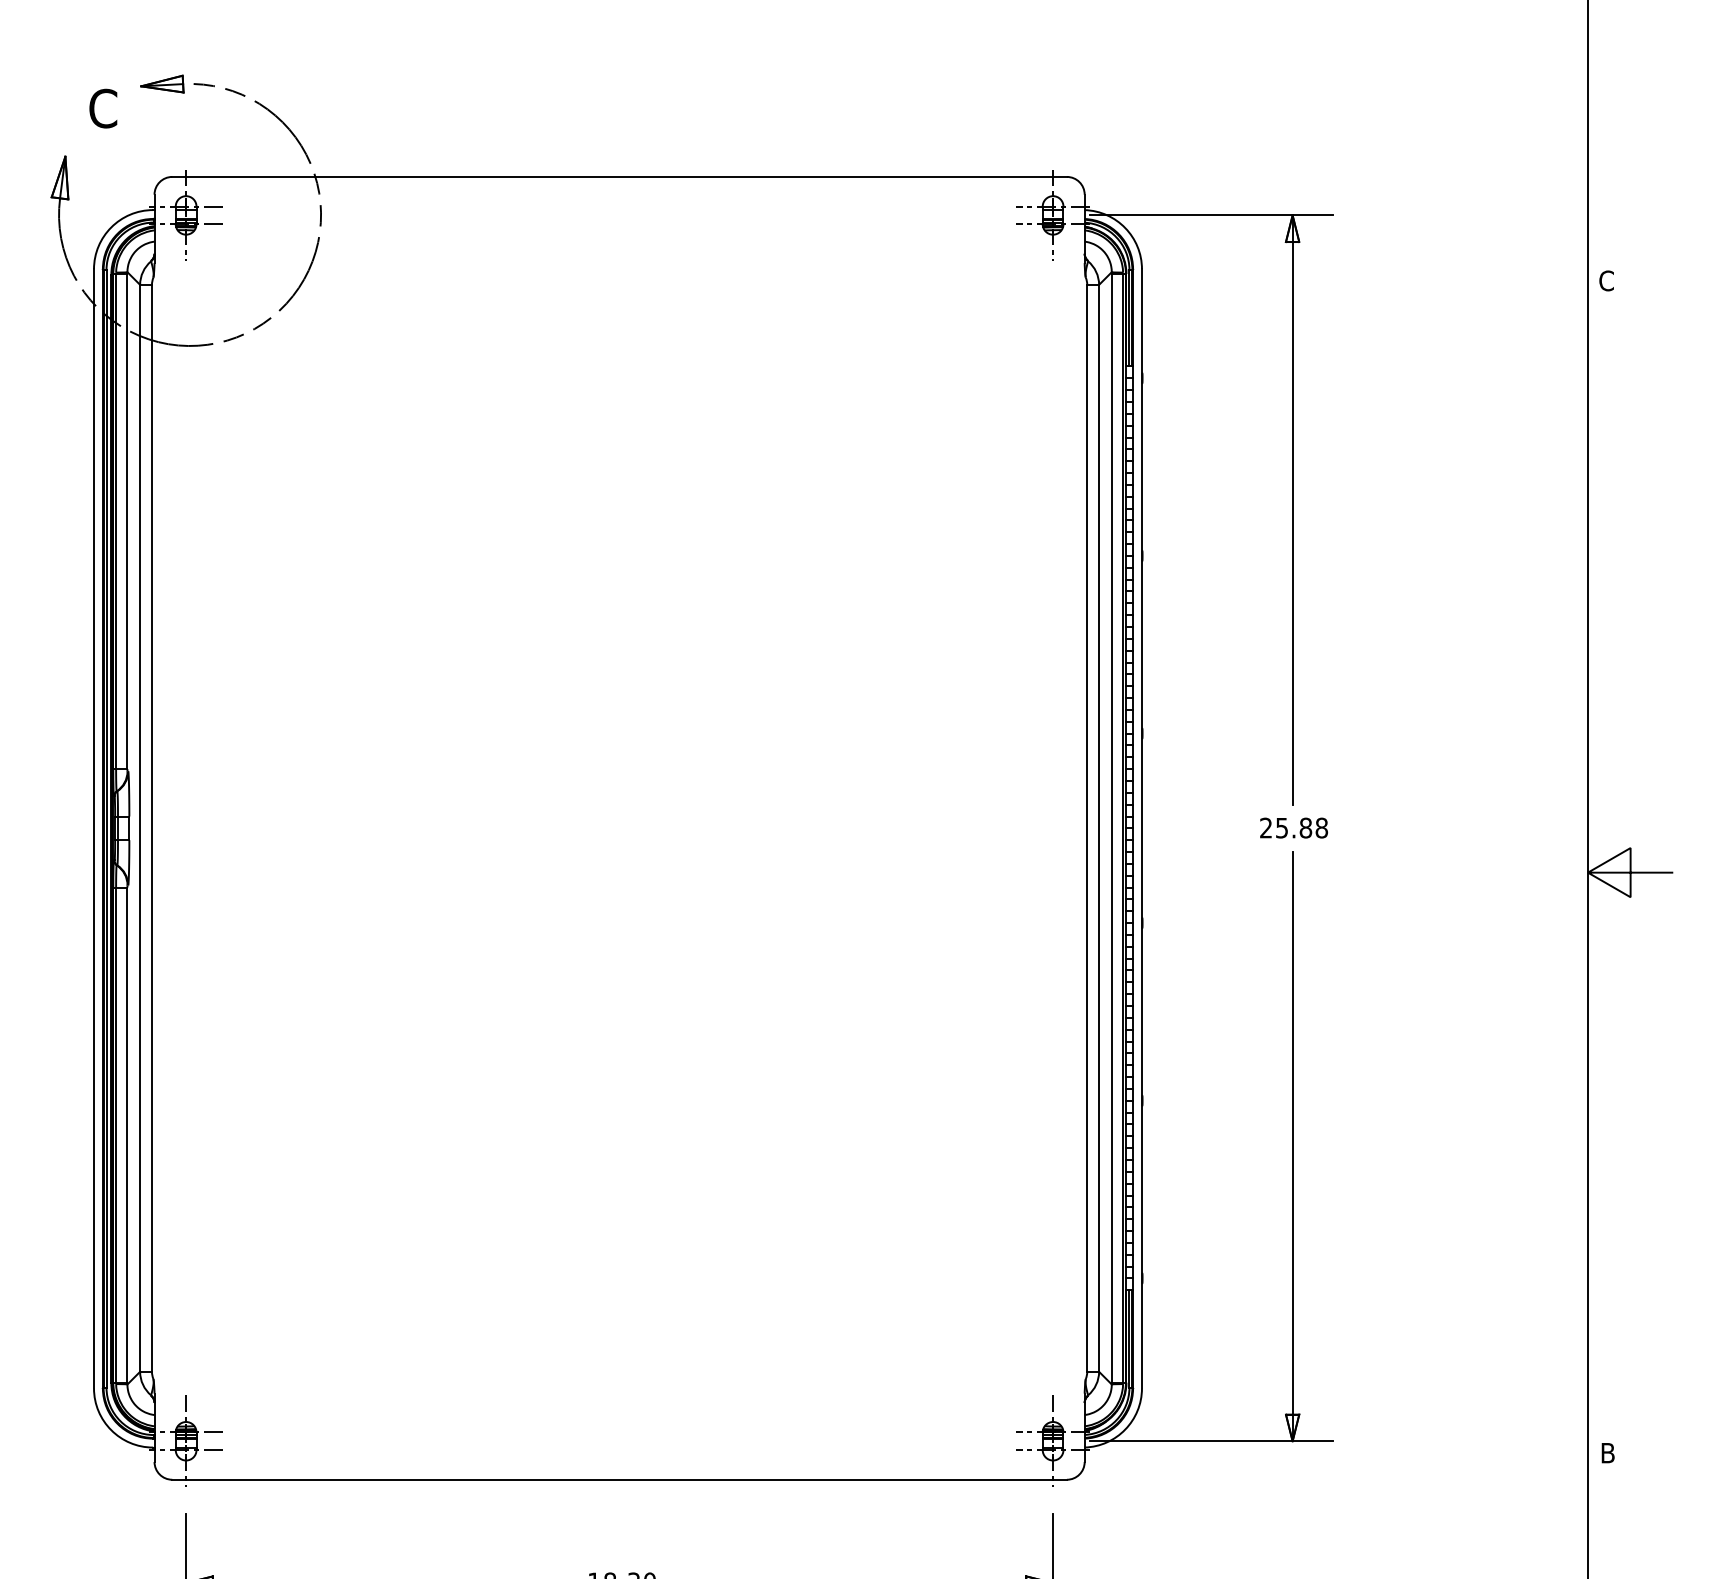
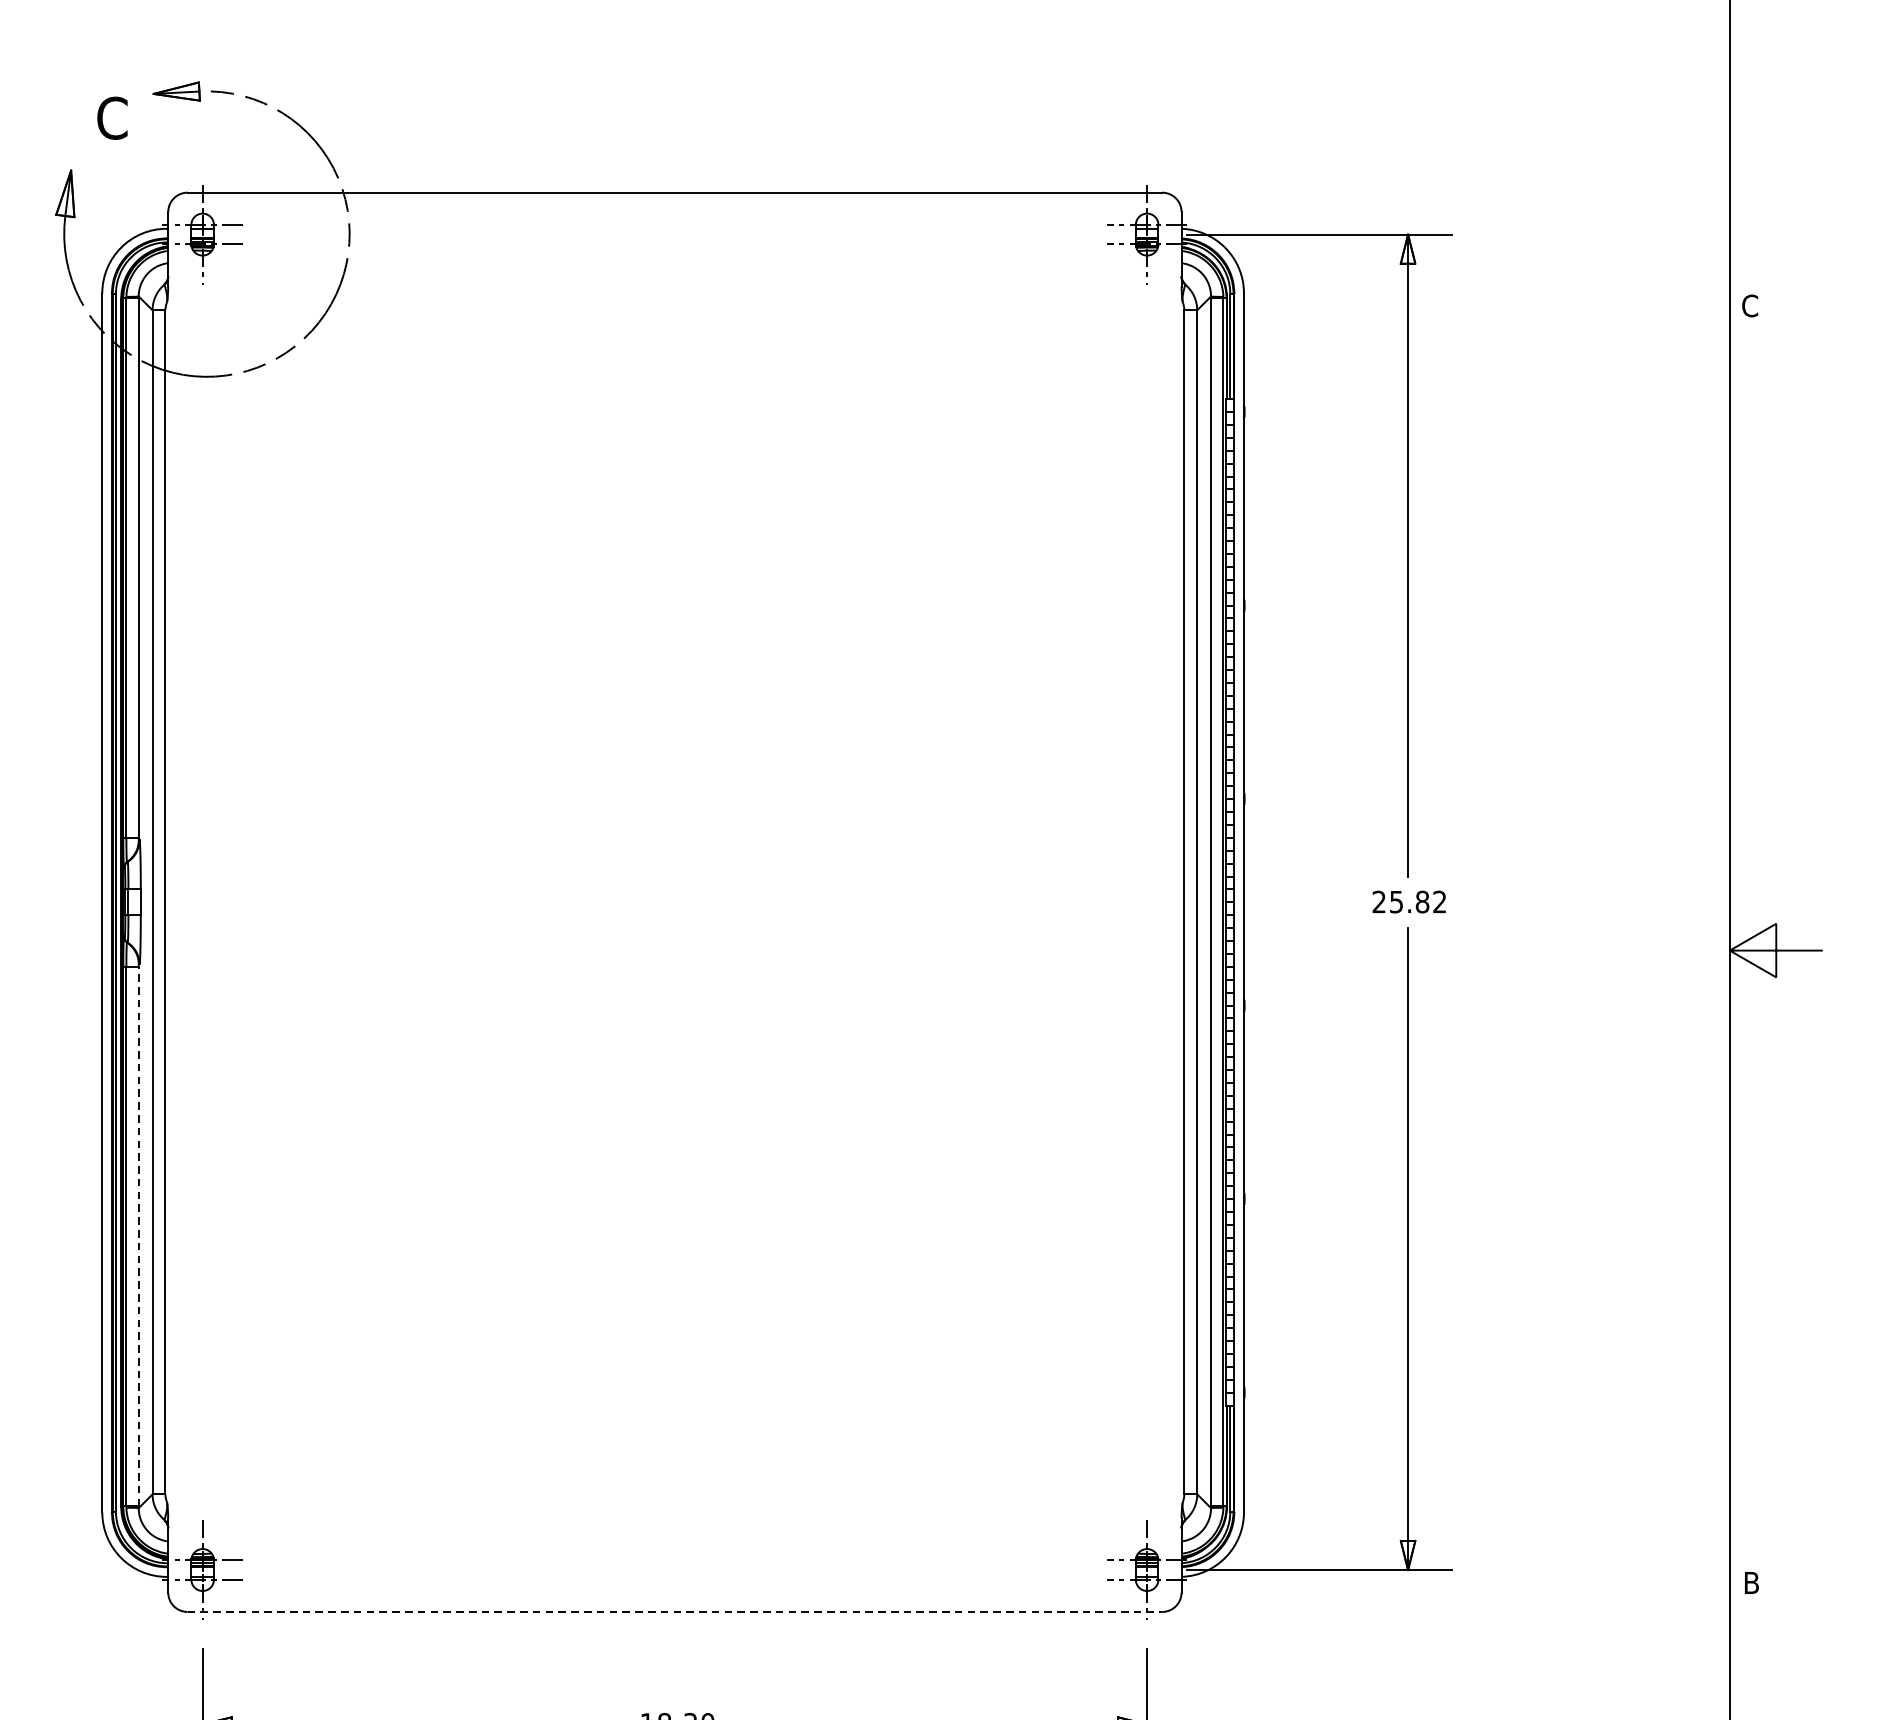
text: (1321, 827) -> (1439, 901), 25.88 -> 25.82
line: (127, 1135) -> (138, 1236), solid -> dashed
line: (620, 1479) -> (675, 1611), solid -> dashed

